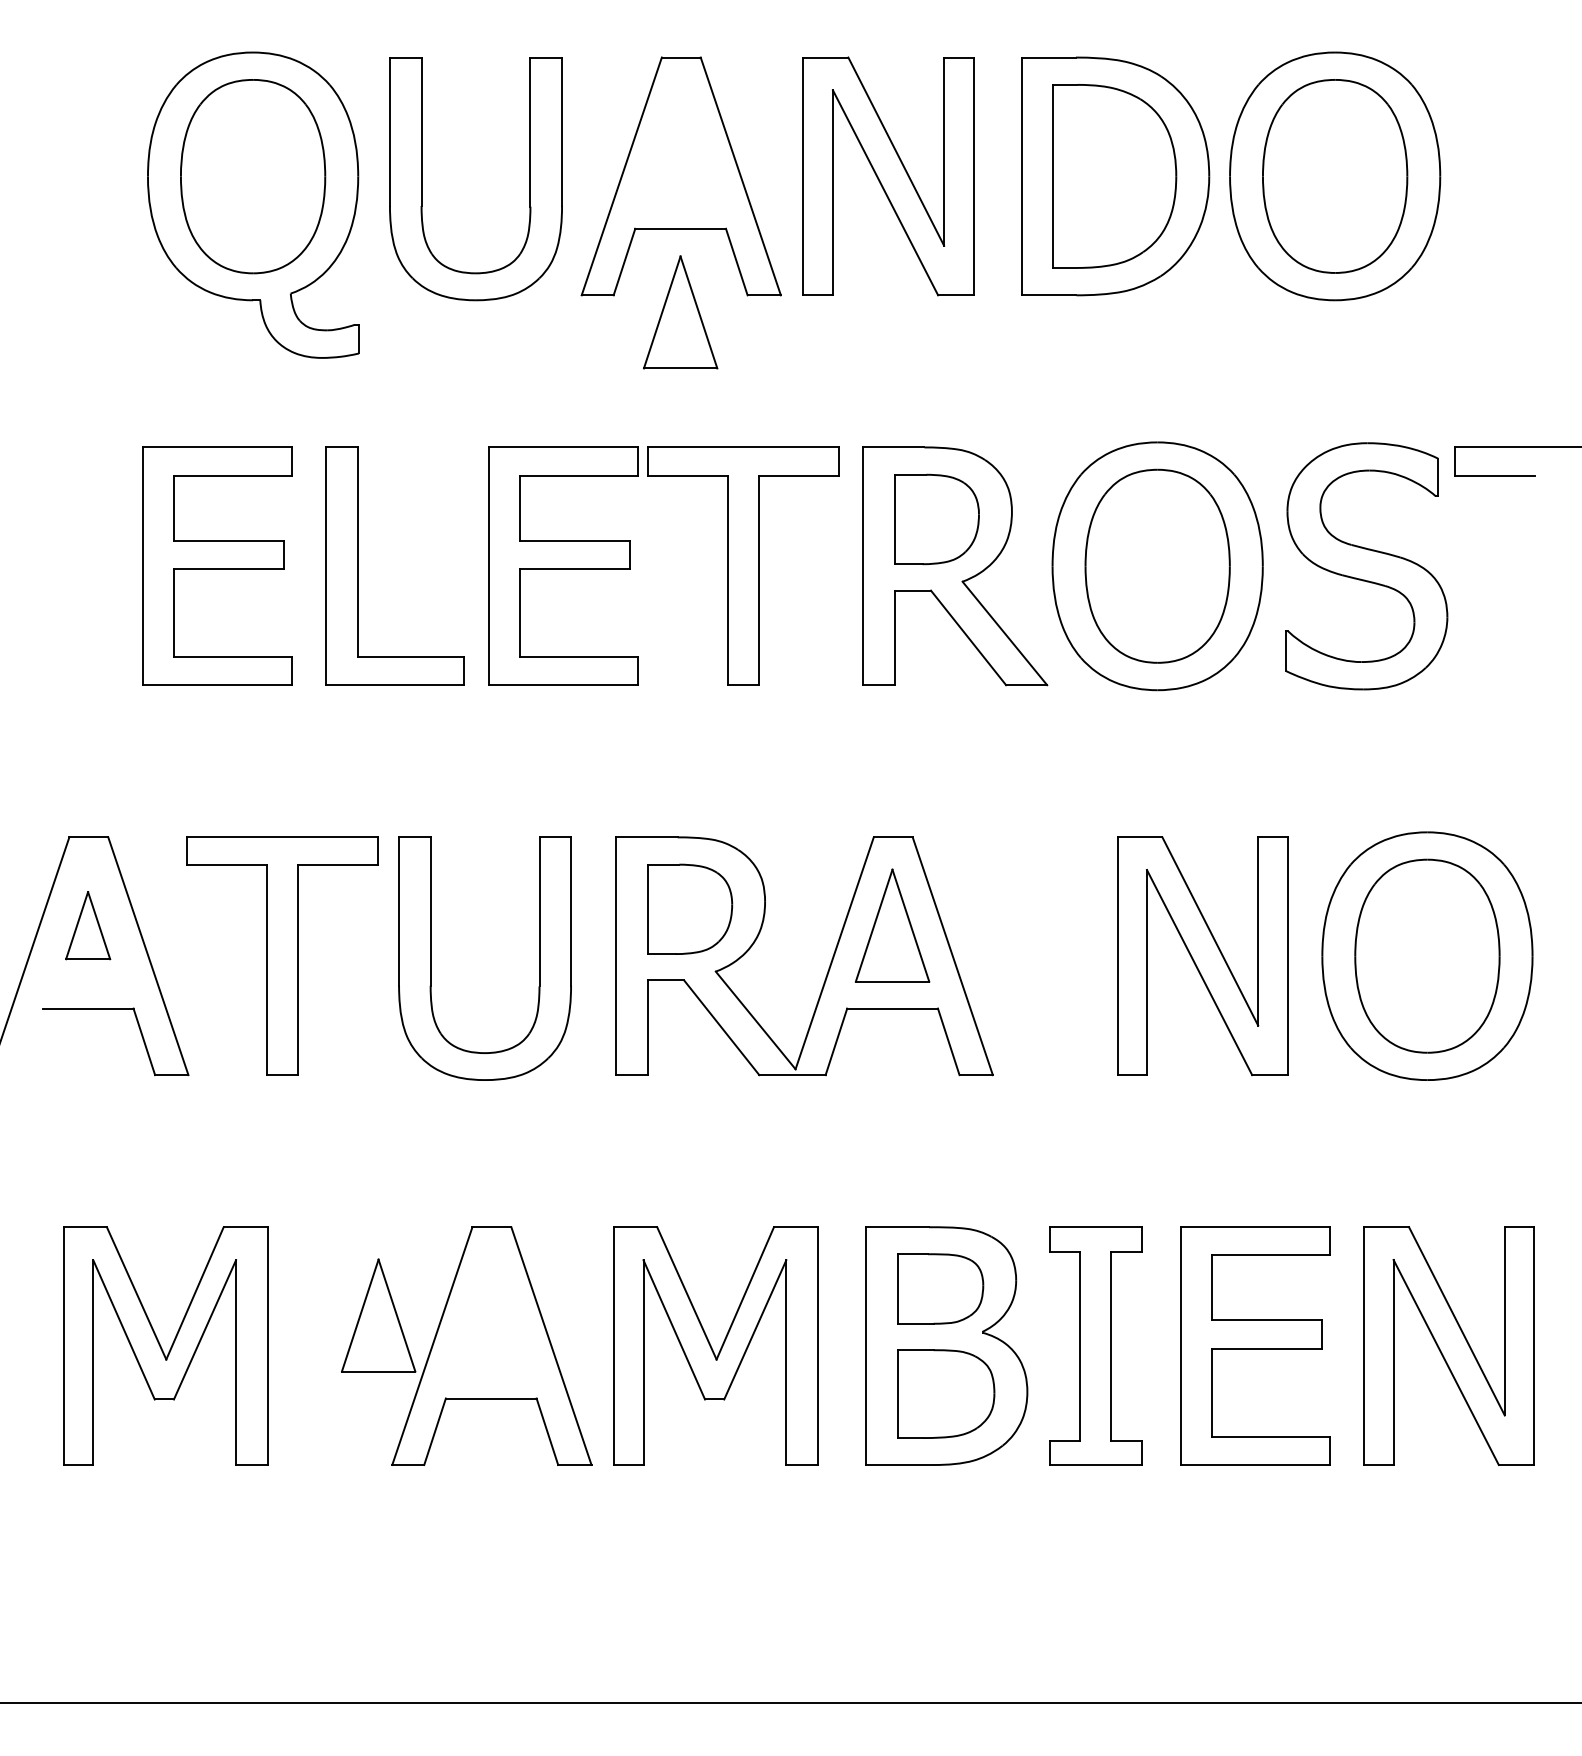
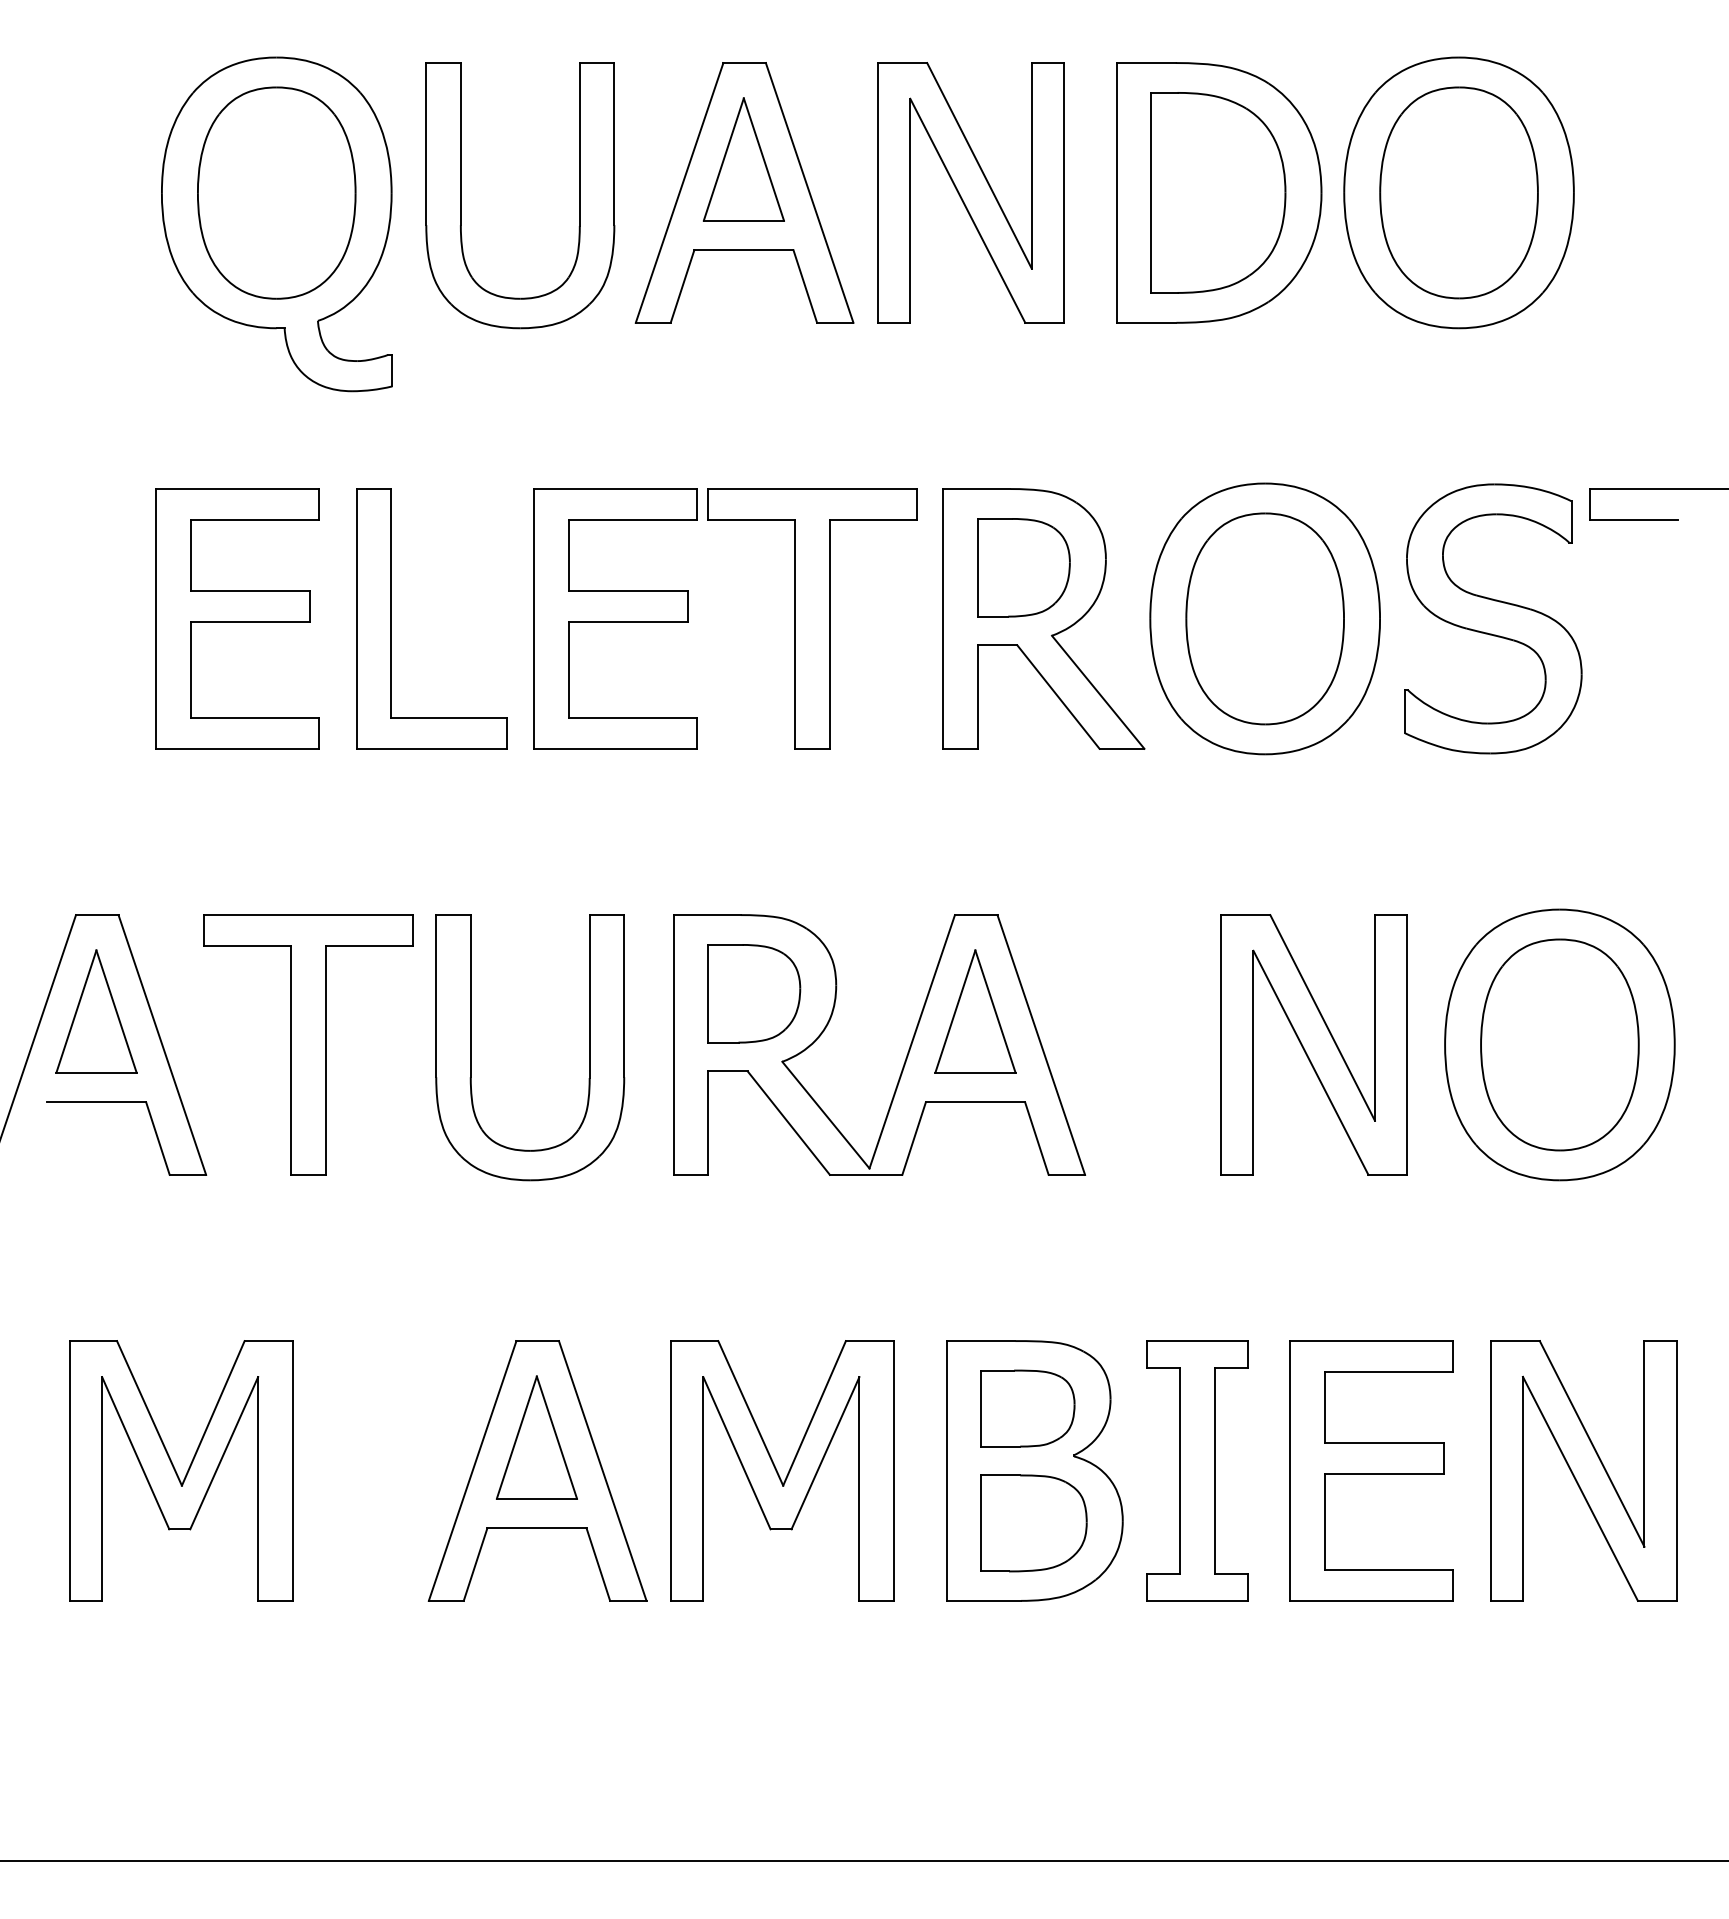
part: (680, 312) -> (743, 159), moved
part: (88, 925) -> (96, 1011), size x1.67
part: (378, 1315) -> (536, 1437), moved

